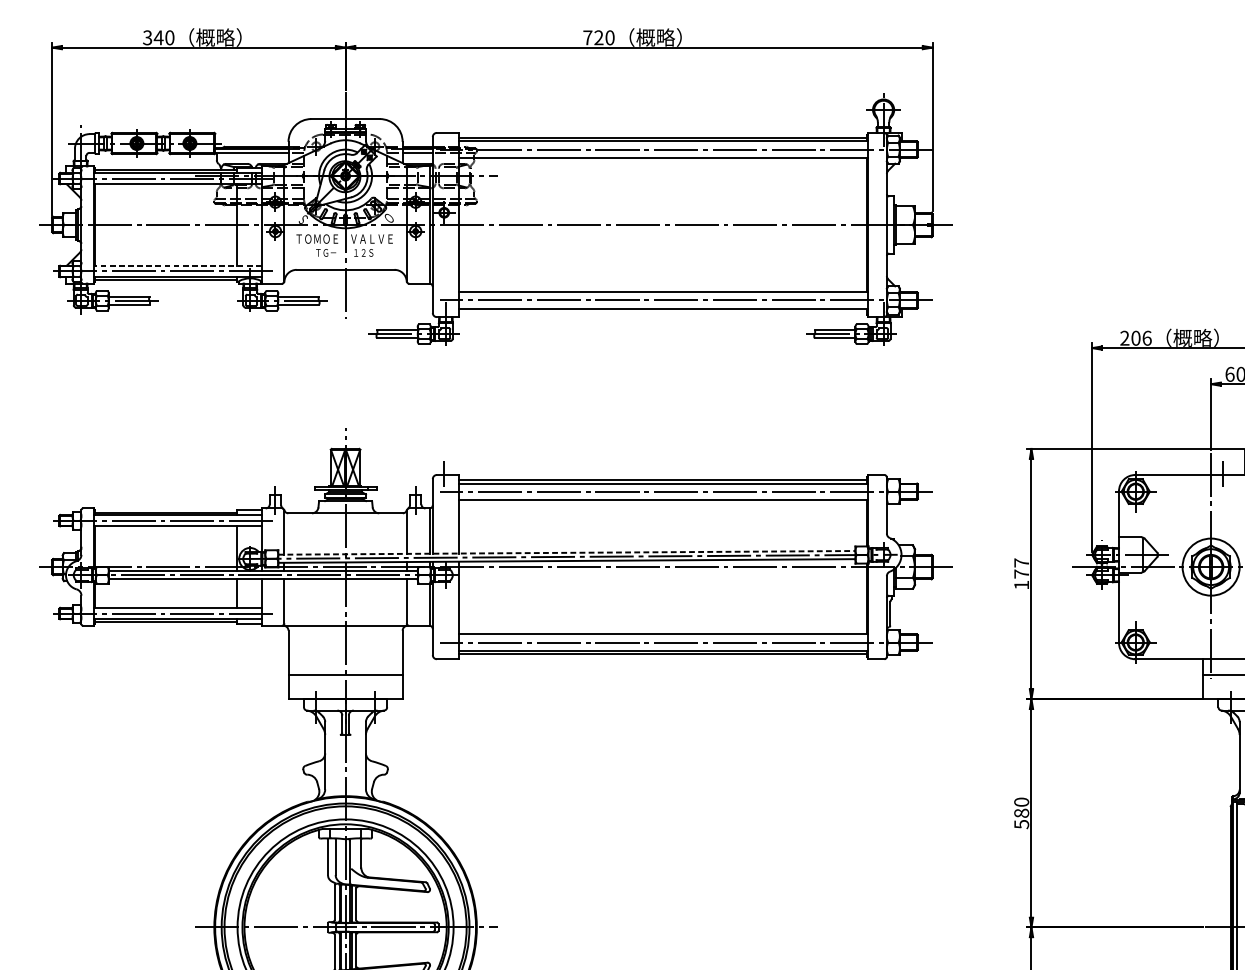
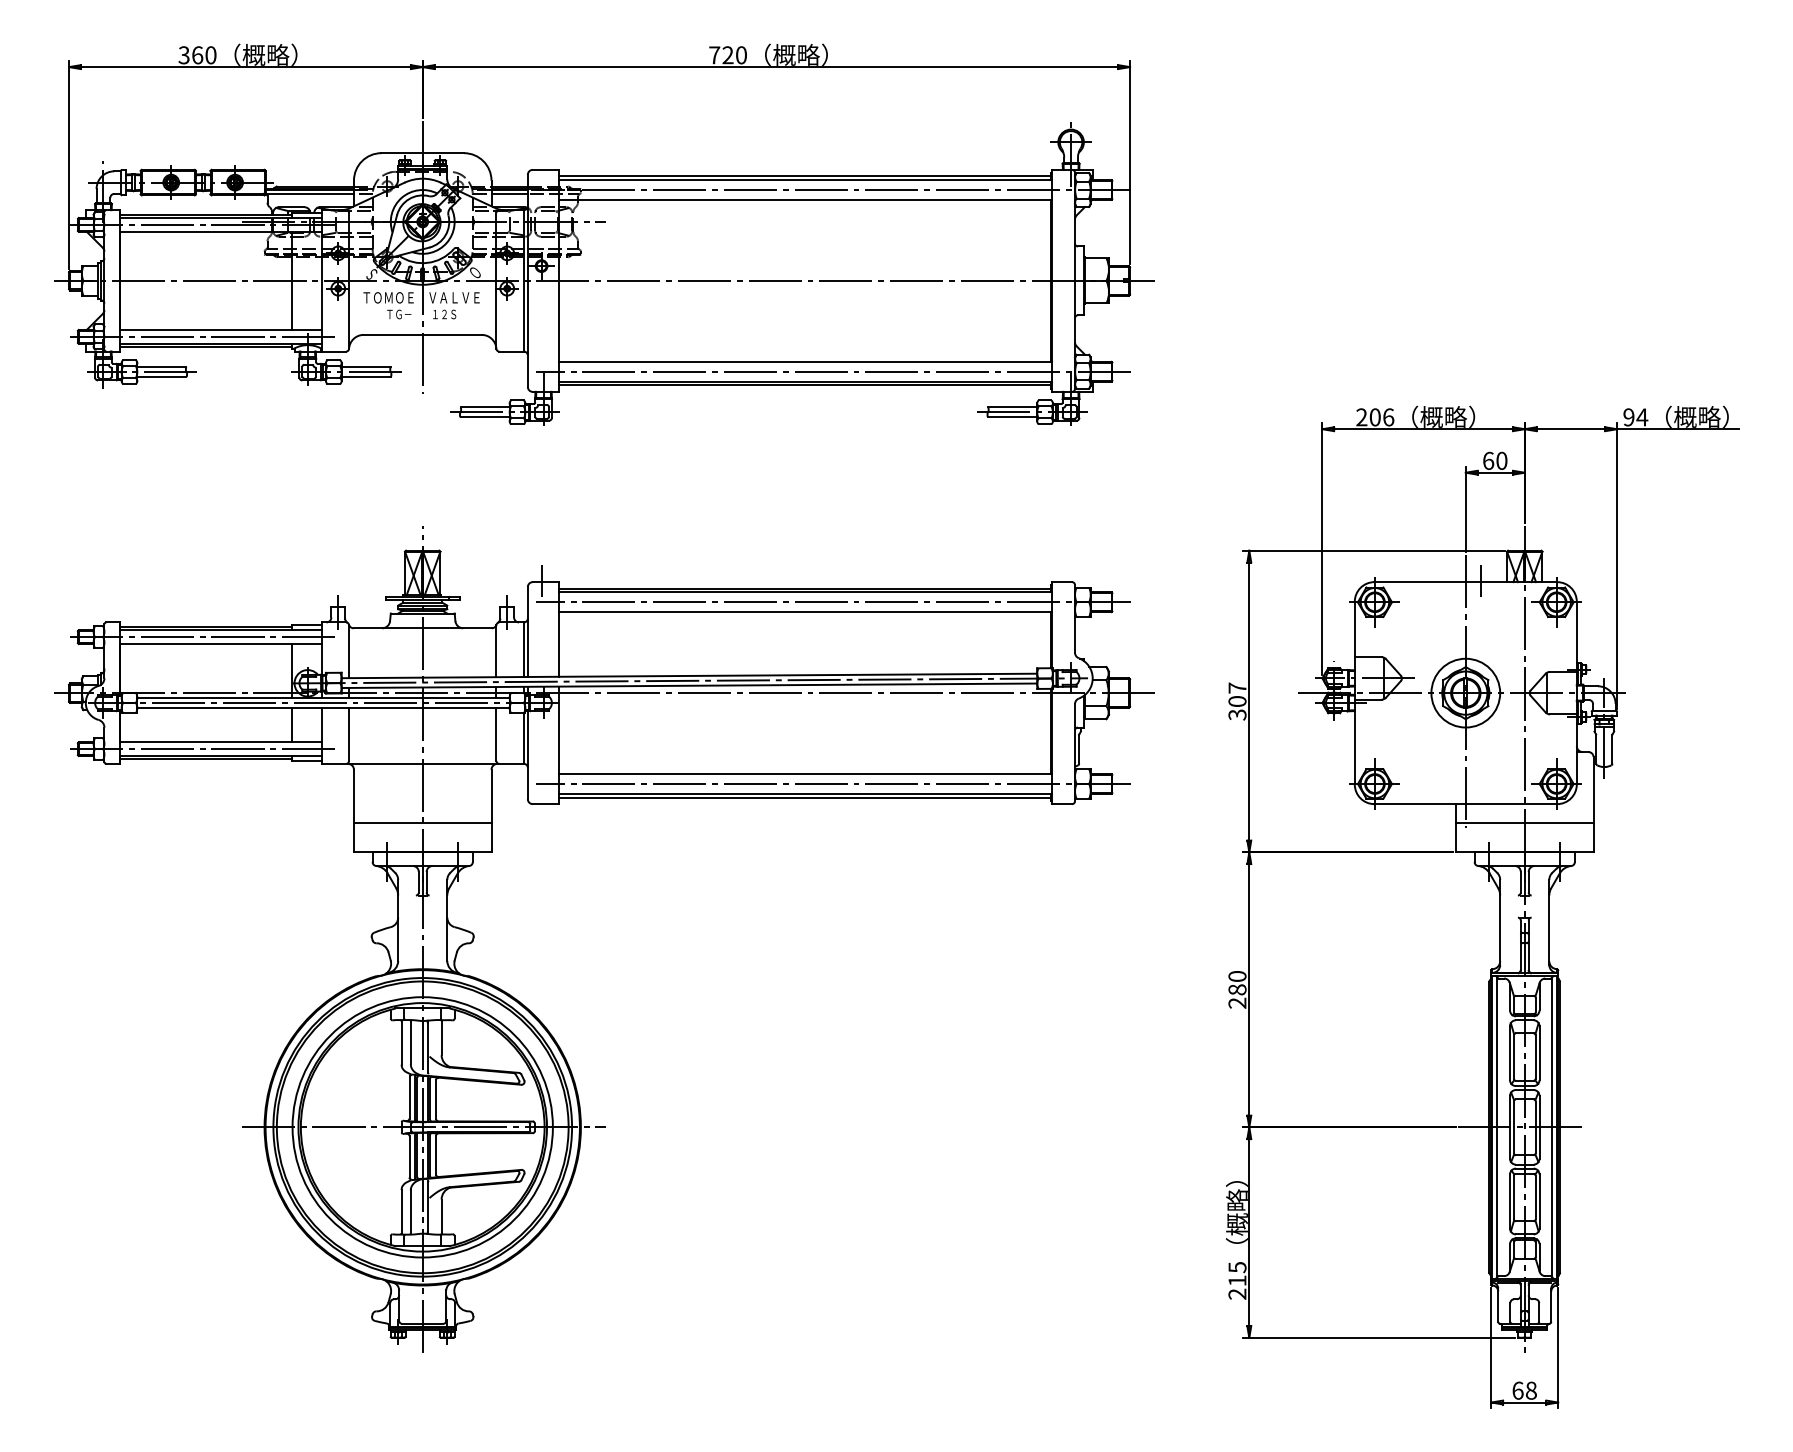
text: (158, 38) -> (197, 55), 340 -> 360
line: (177, 266) -> (220, 330), dashed -> solid
line: (663, 311) -> (805, 385), added
line: (566, 552) -> (689, 675), dashed -> solid
text: (1021, 579) -> (1237, 708), 177 -> 307
text: (1021, 823) -> (1237, 1002), 580 -> 280

